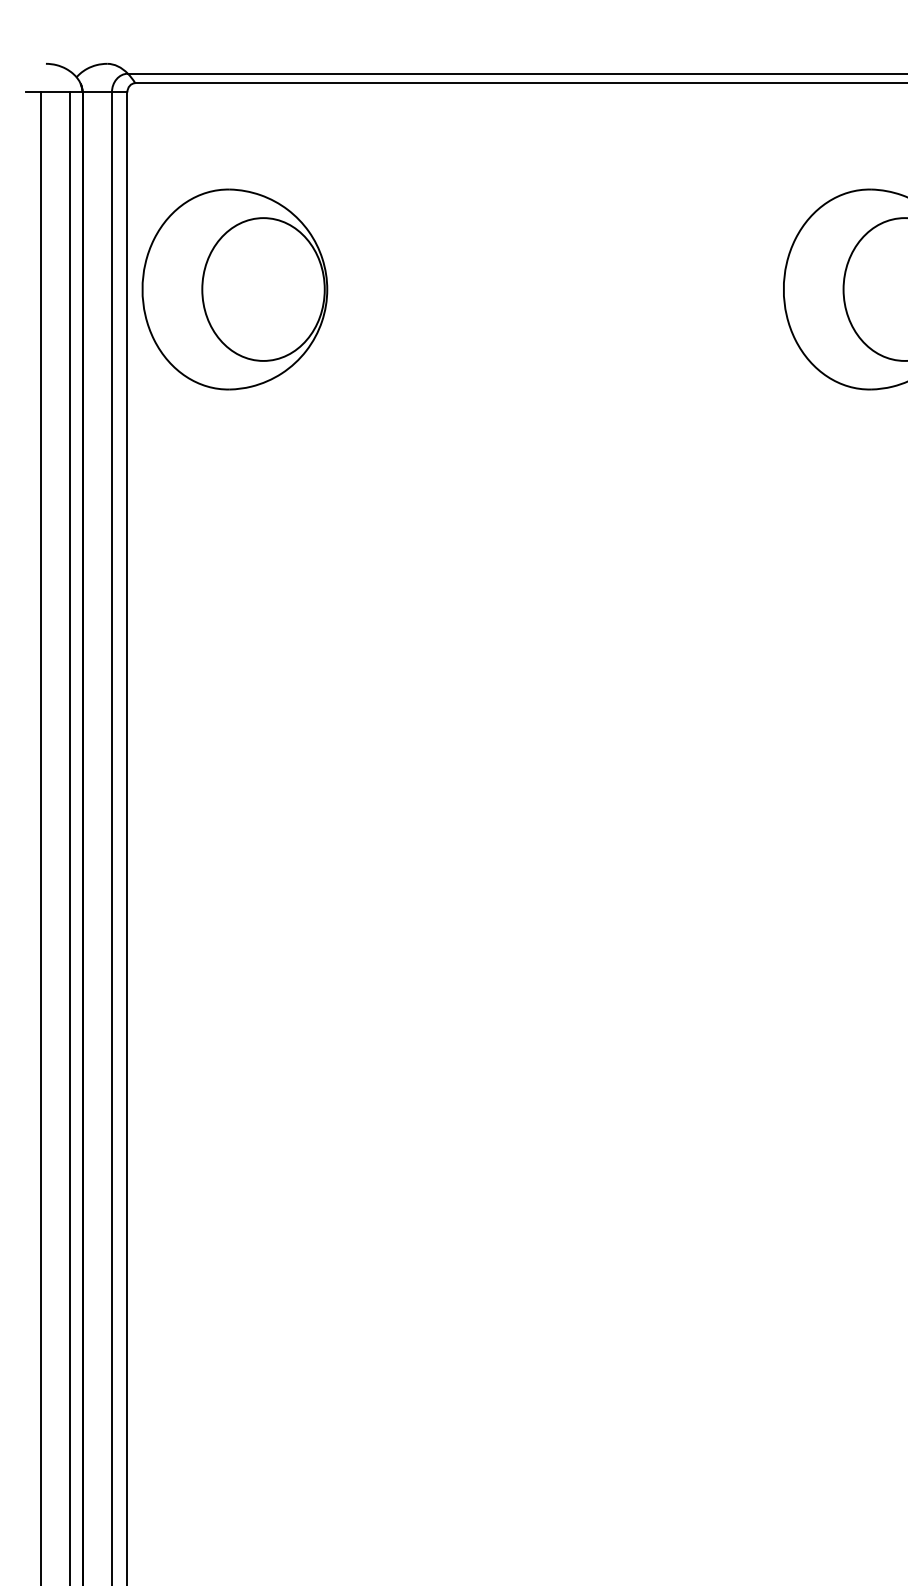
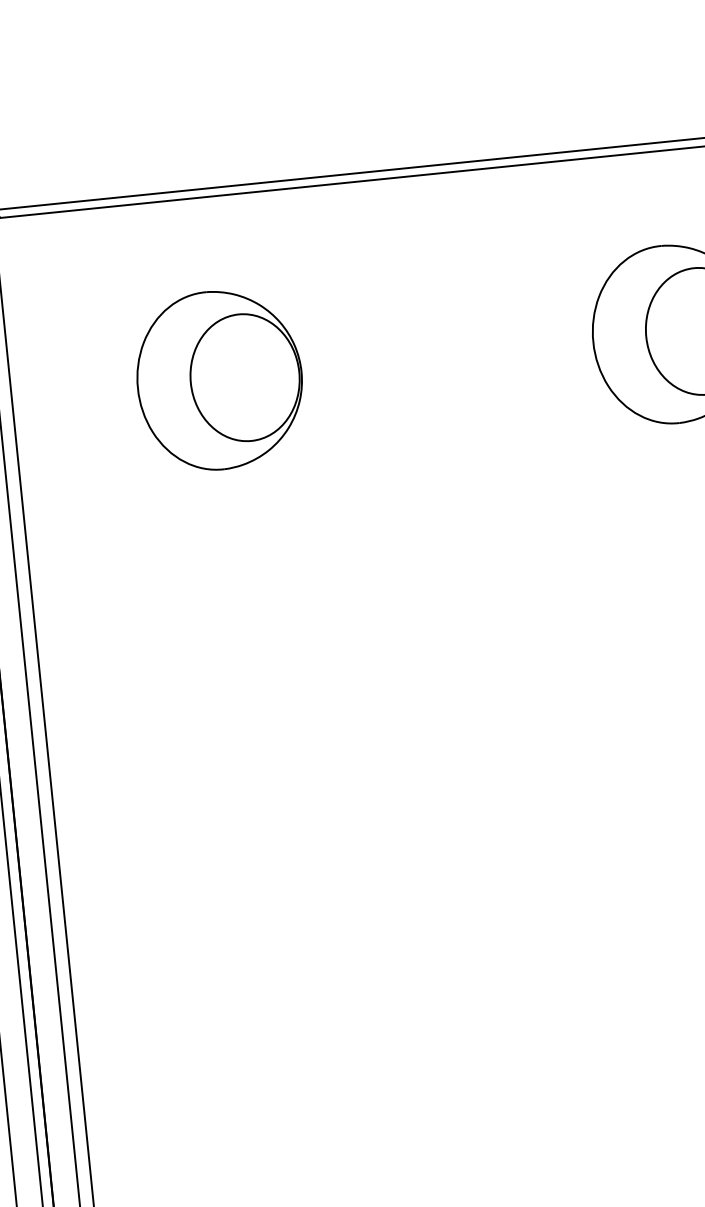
part: (234, 289) -> (219, 380), moved

